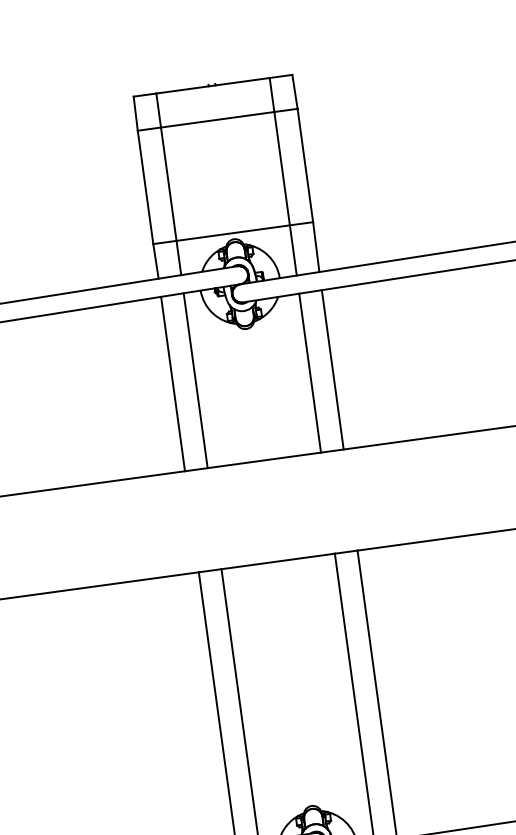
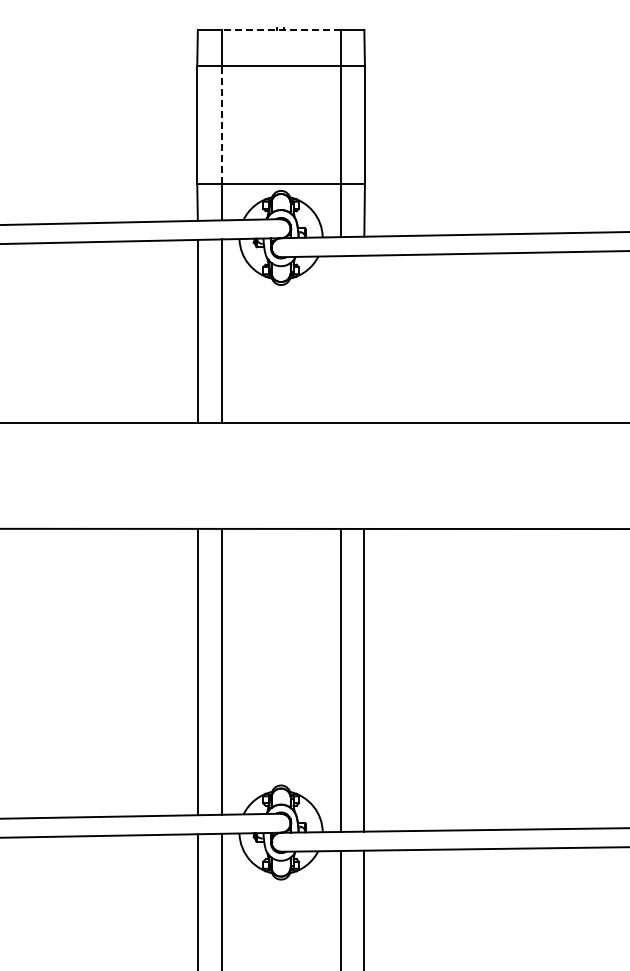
line: (212, 85) -> (280, 29), solid -> dashed
line: (168, 183) -> (221, 124), solid -> dashed
line: (332, 369) -> (364, 338), removed
line: (310, 373) -> (340, 339), removed

